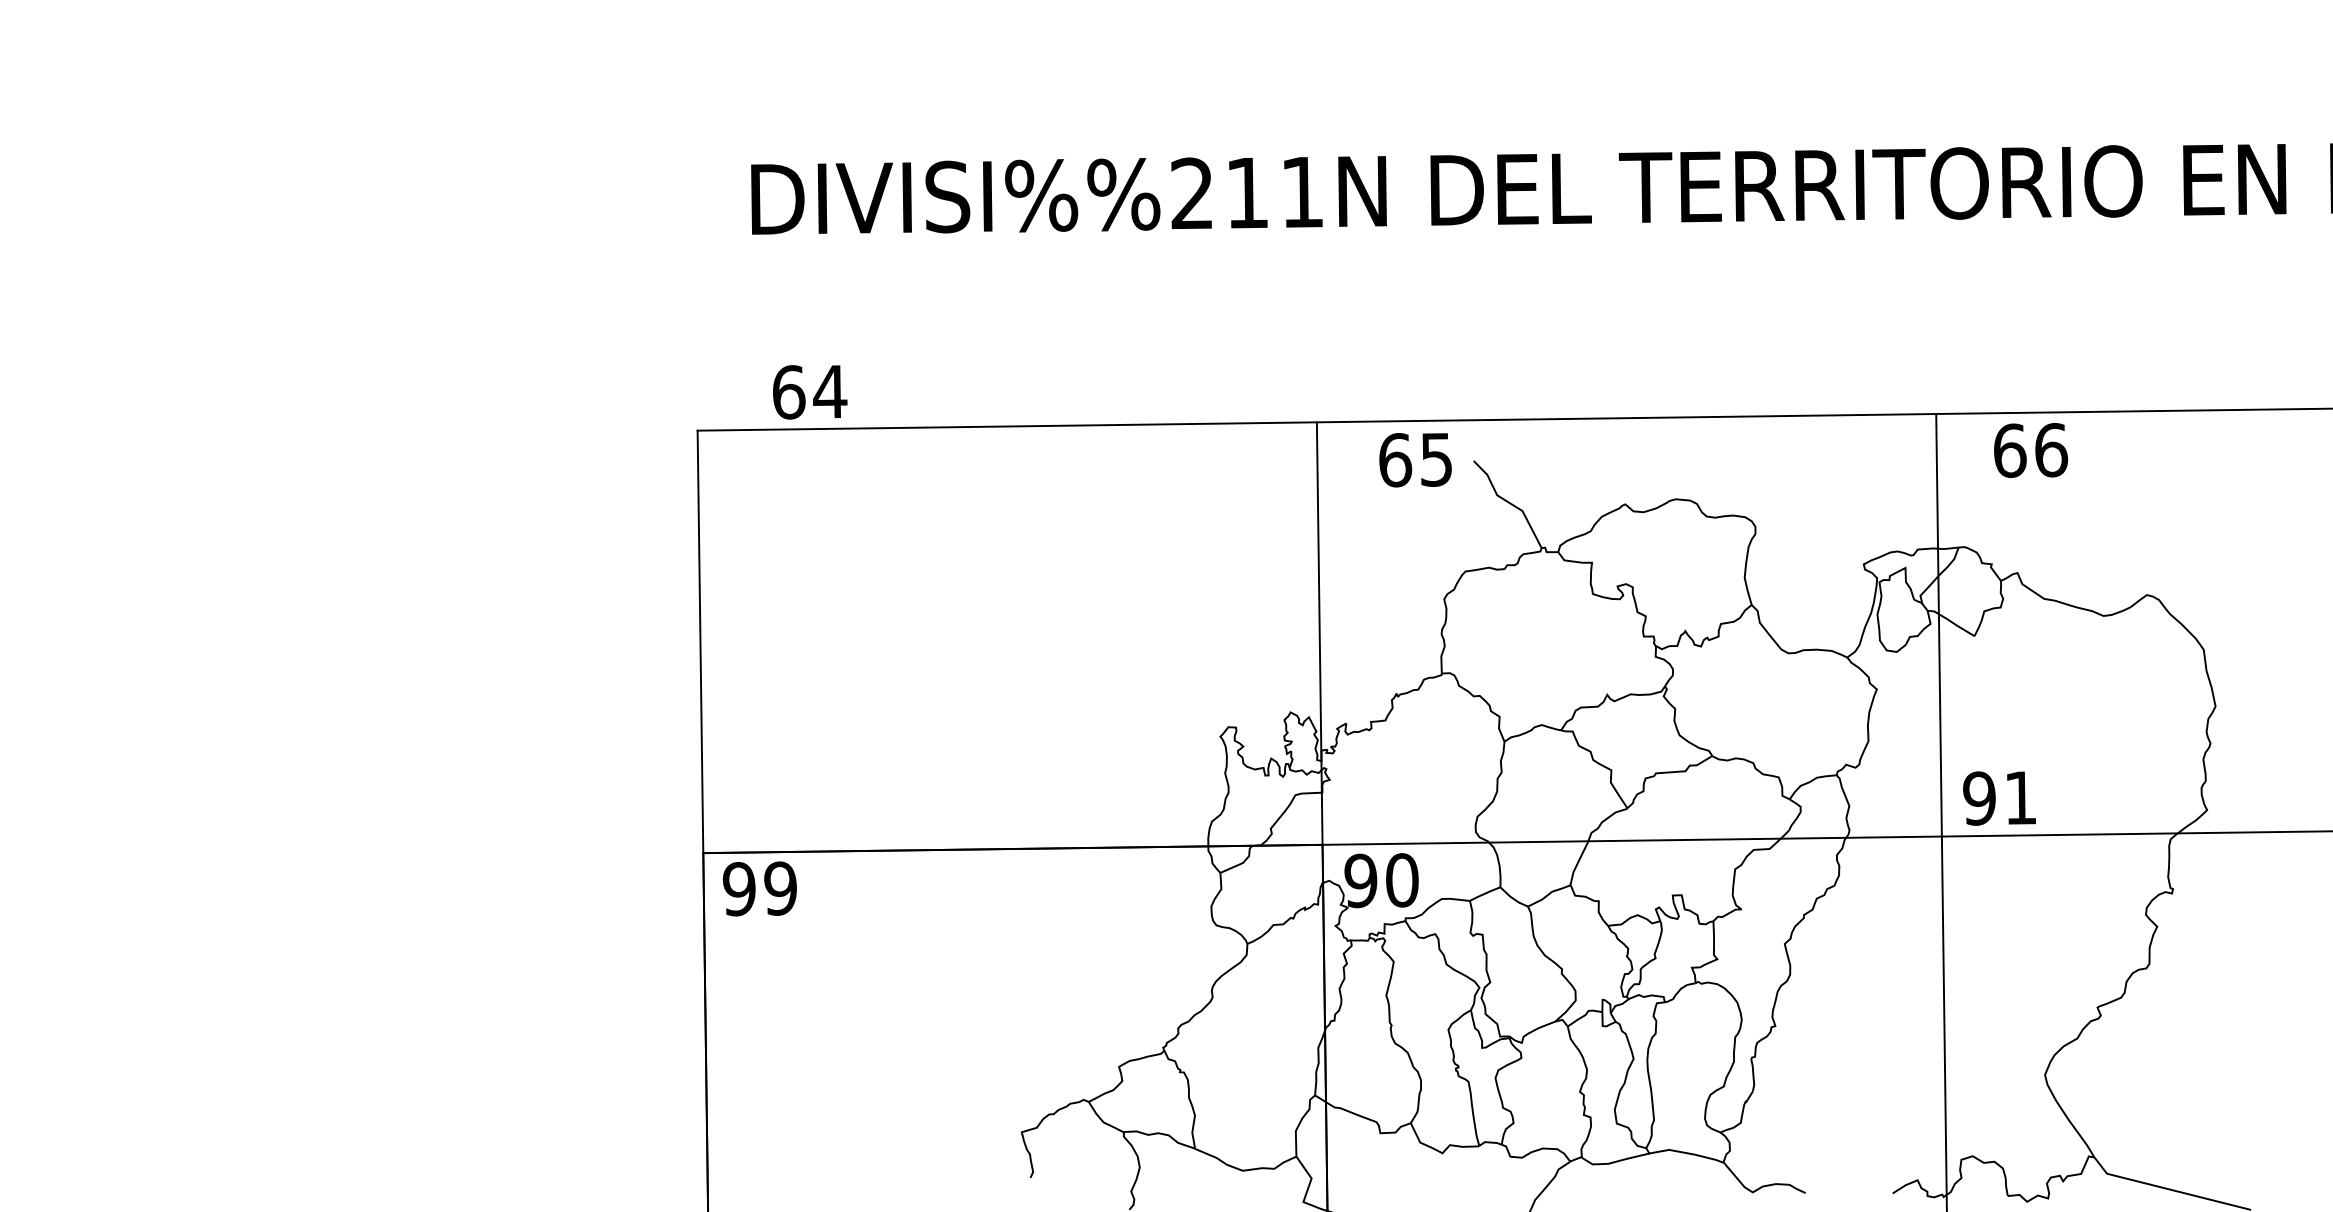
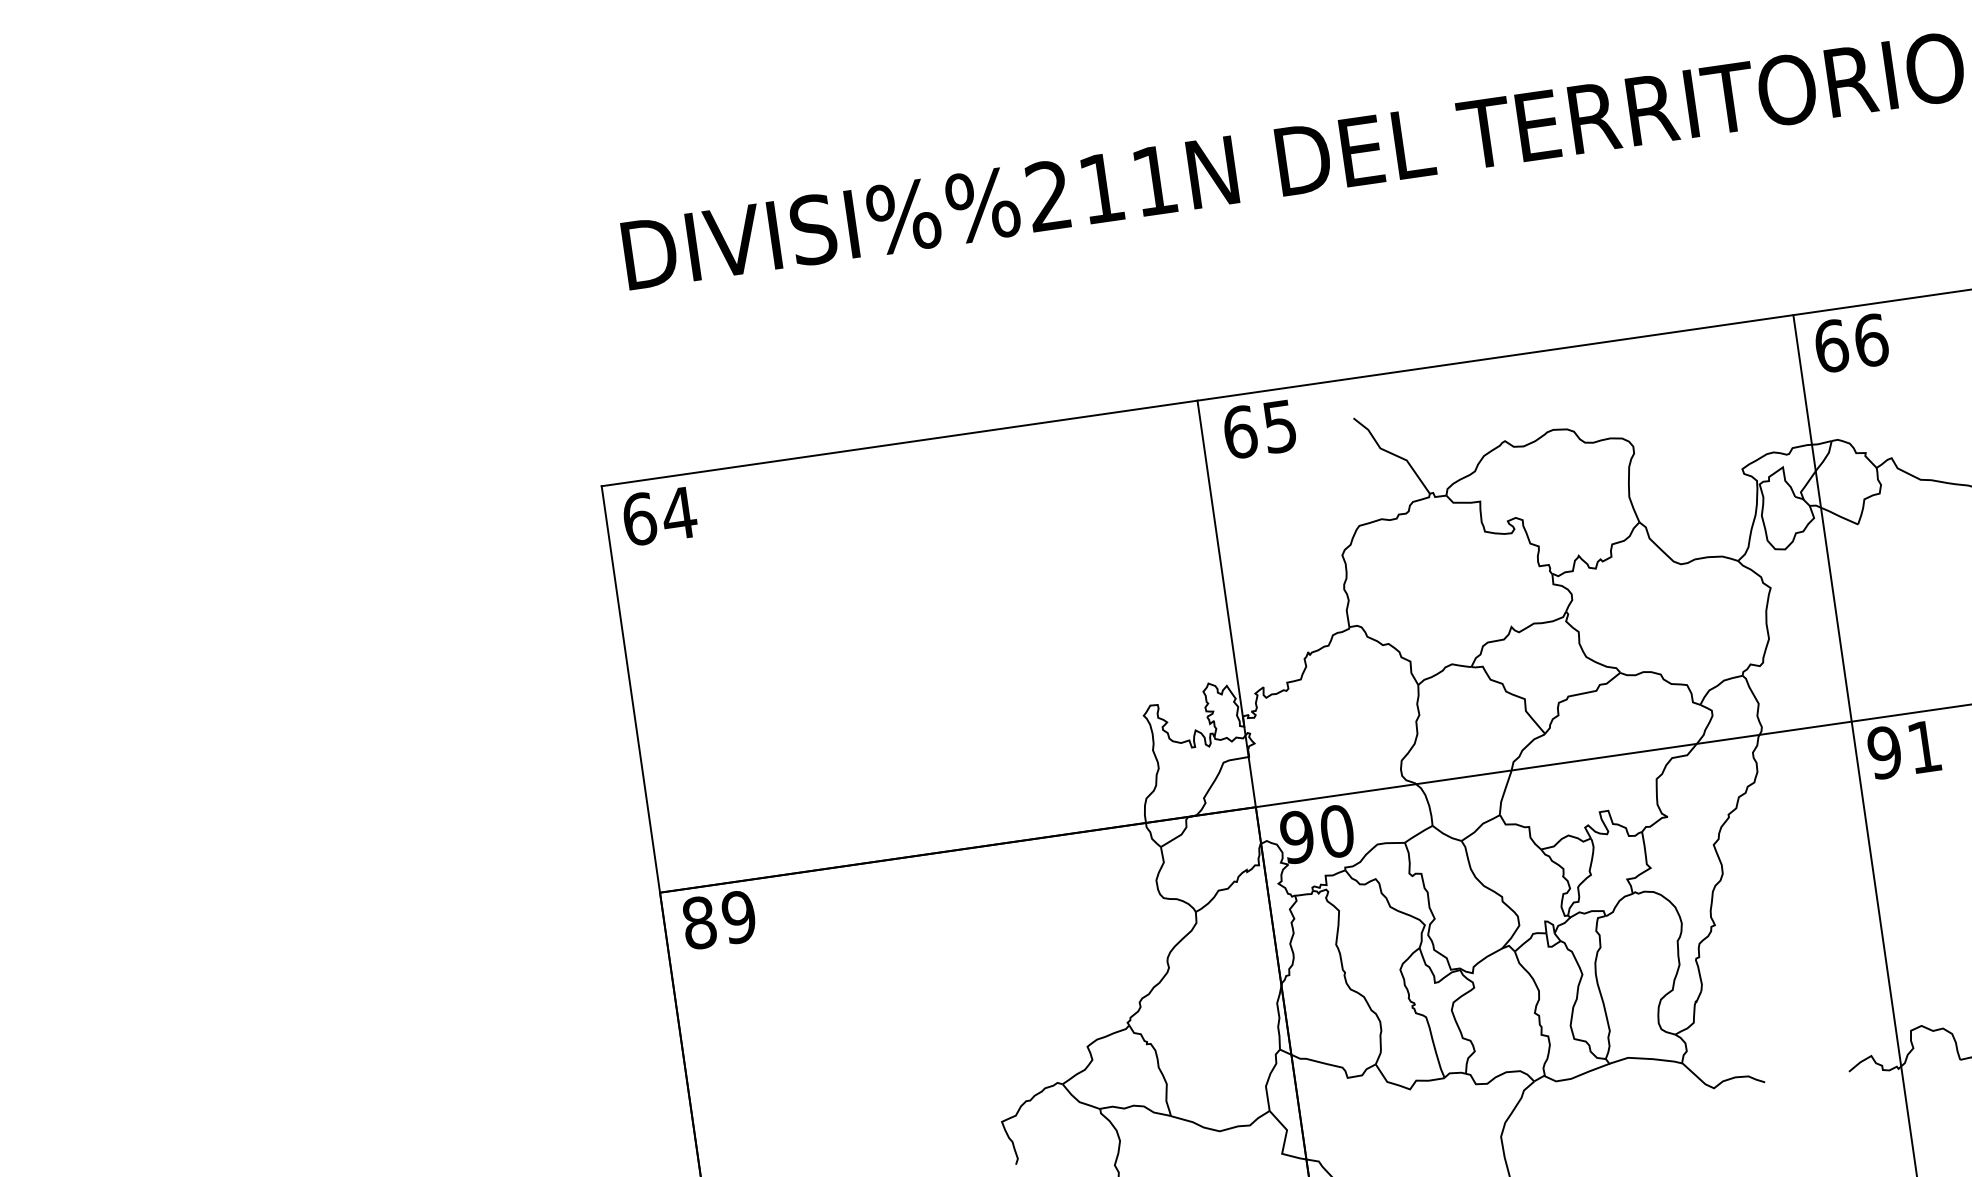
text: (810, 392) -> (660, 516), moved
text: (2031, 450) -> (1852, 343), moved
text: (1415, 460) -> (1259, 430), moved
text: (1999, 798) -> (1904, 750), moved
text: (738, 889) -> (698, 923), 99 -> 89

